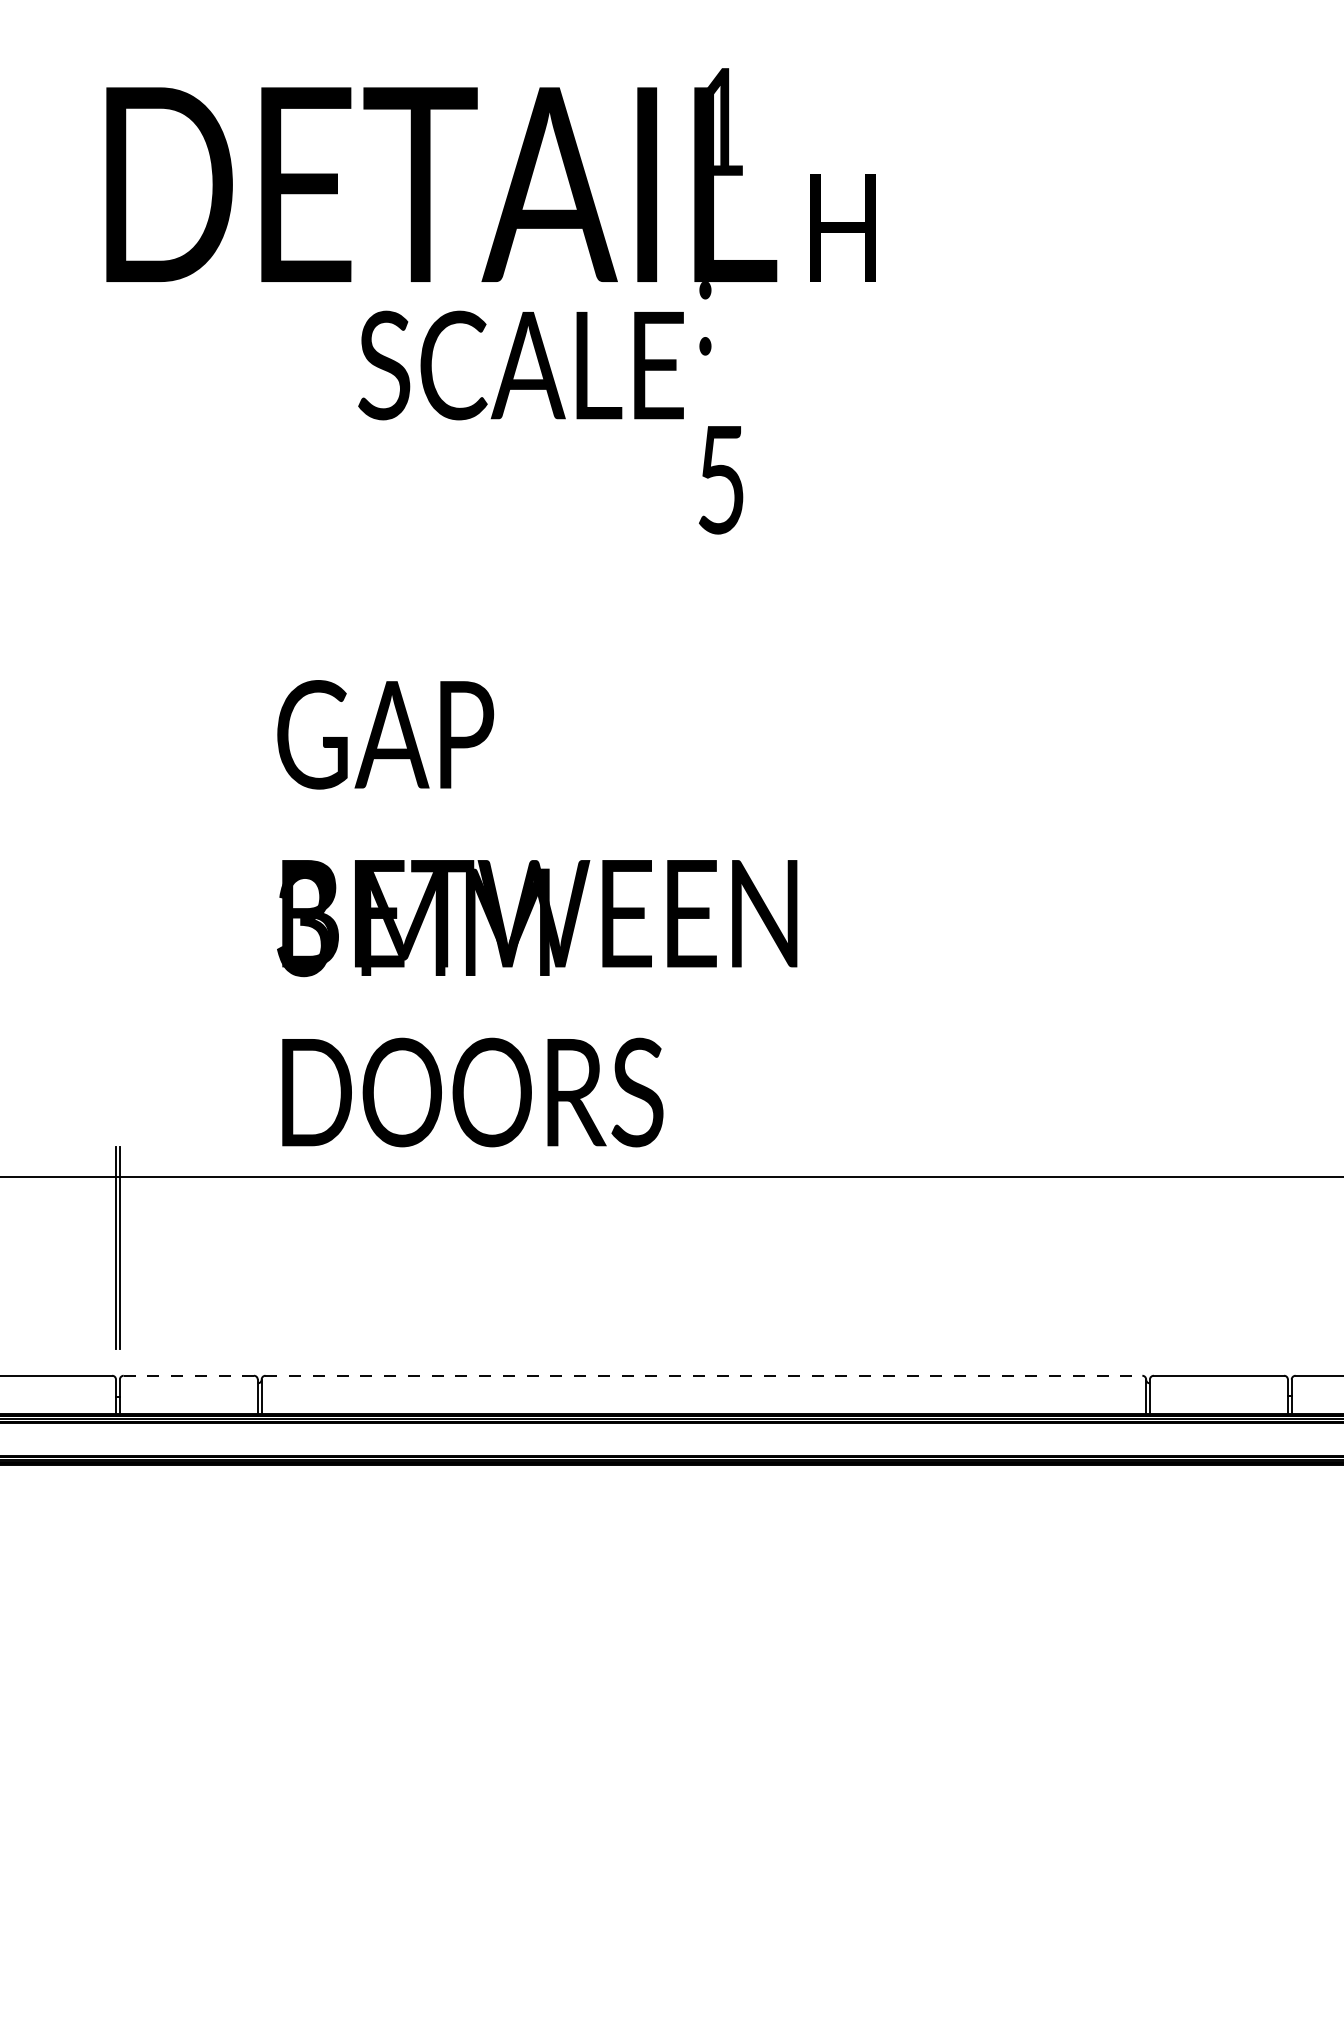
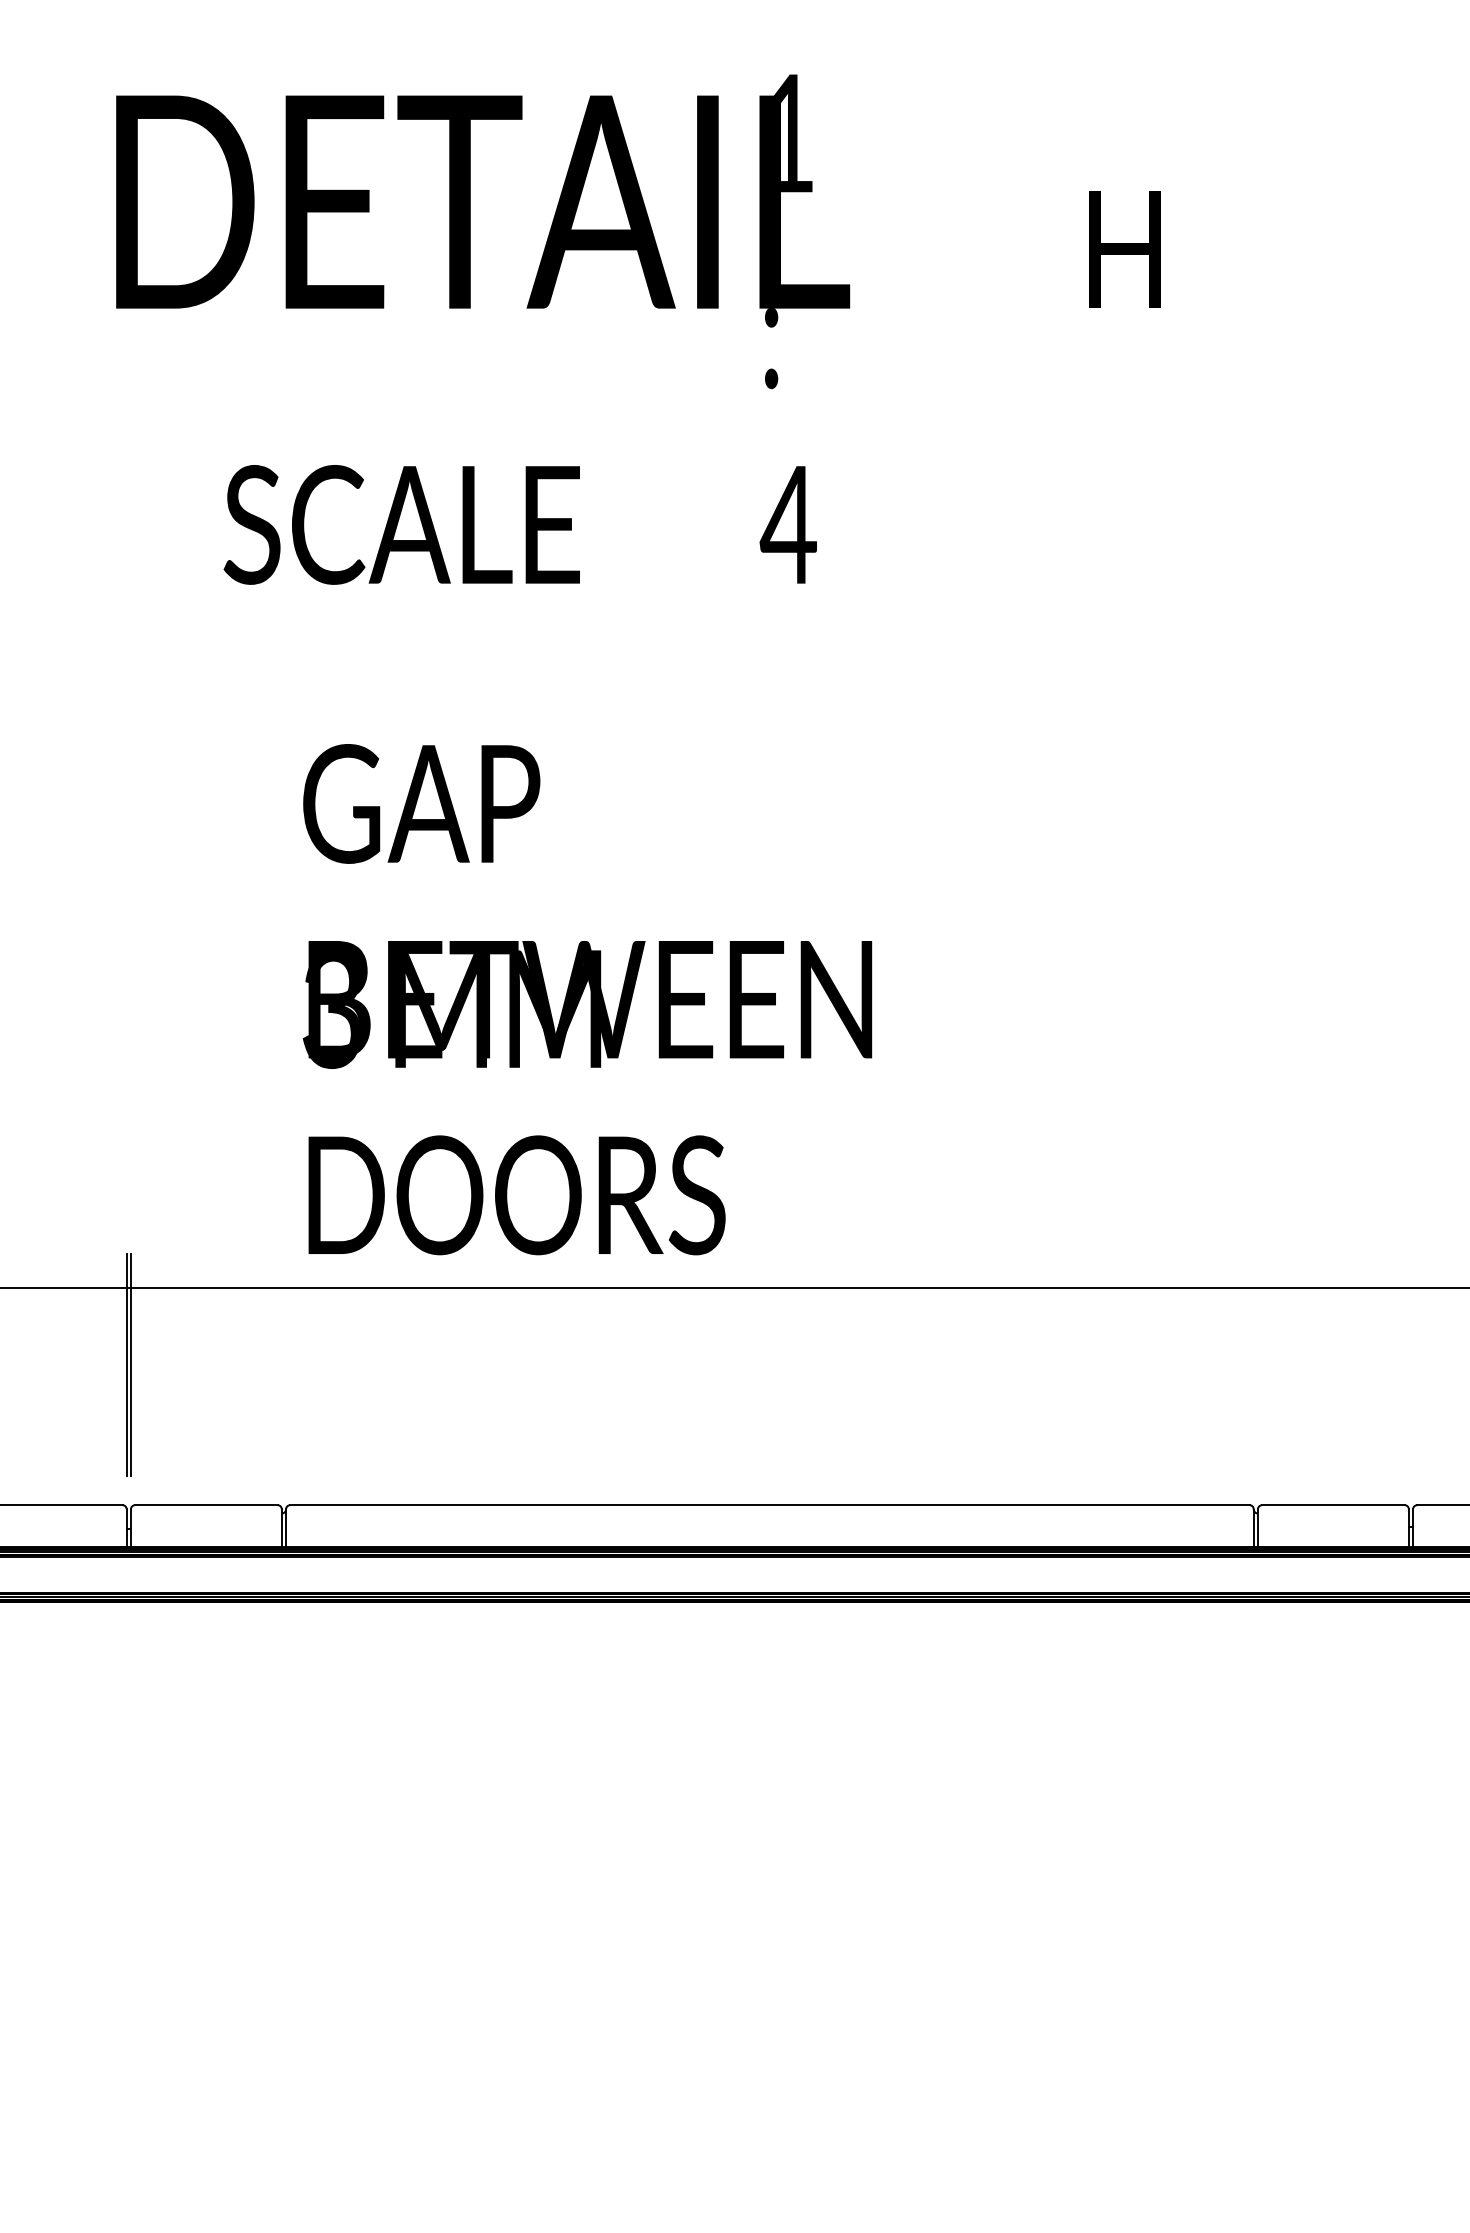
text: (842, 228) -> (1124, 249), moved
text: (520, 365) -> (401, 524), moved
text: (719, 480) -> (787, 525), 5 -> 4
line: (188, 1376) -> (206, 1505), dashed -> solid
line: (703, 1376) -> (769, 1505), dashed -> solid

